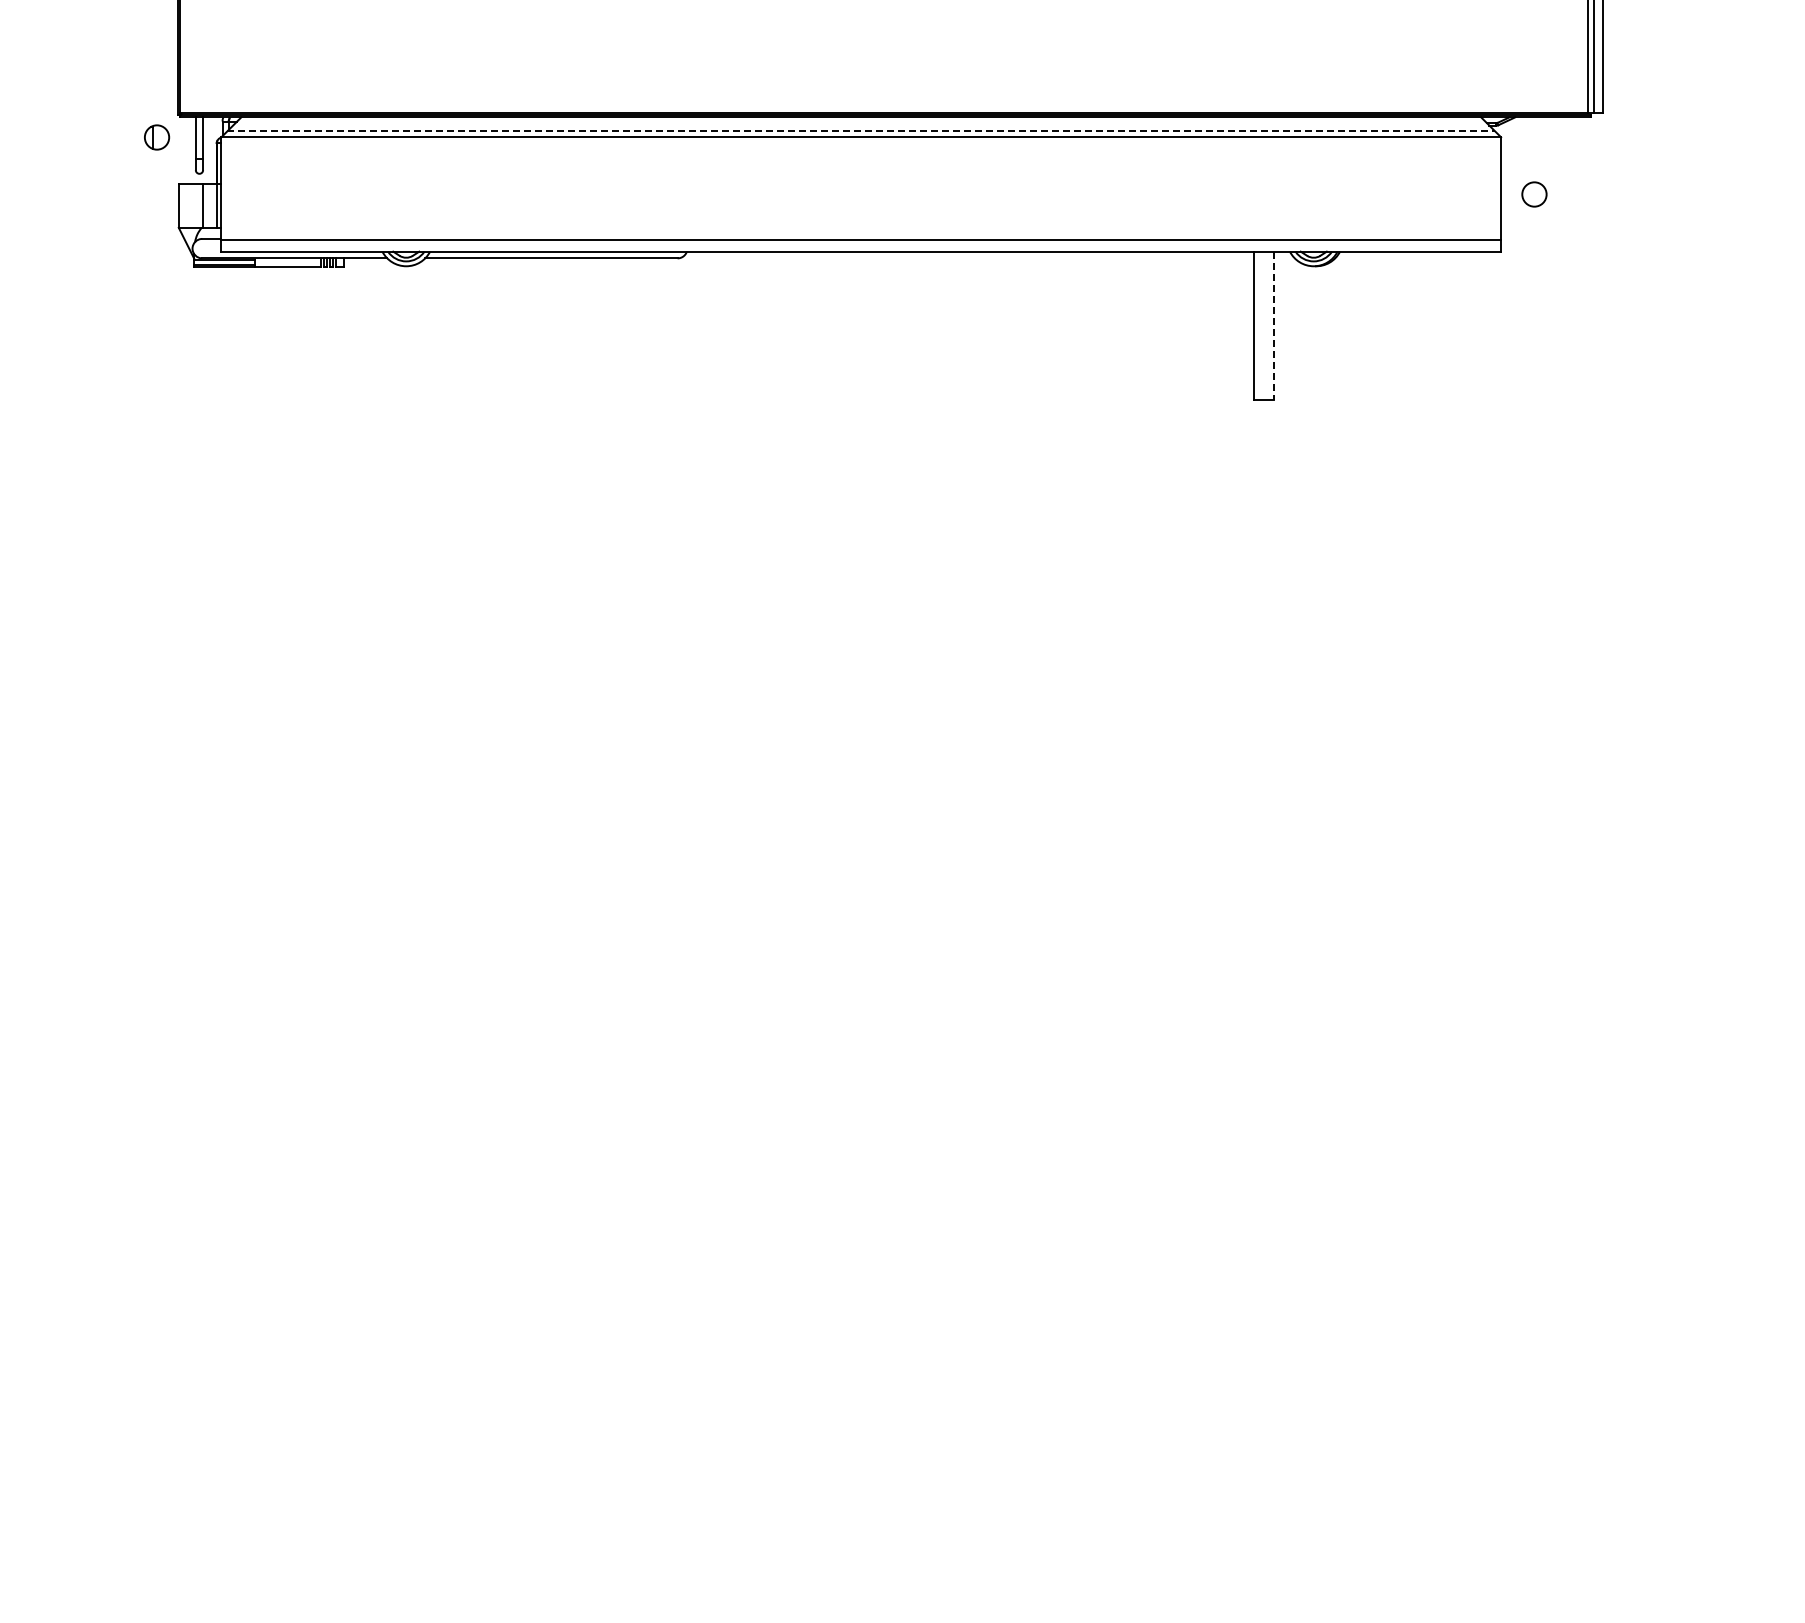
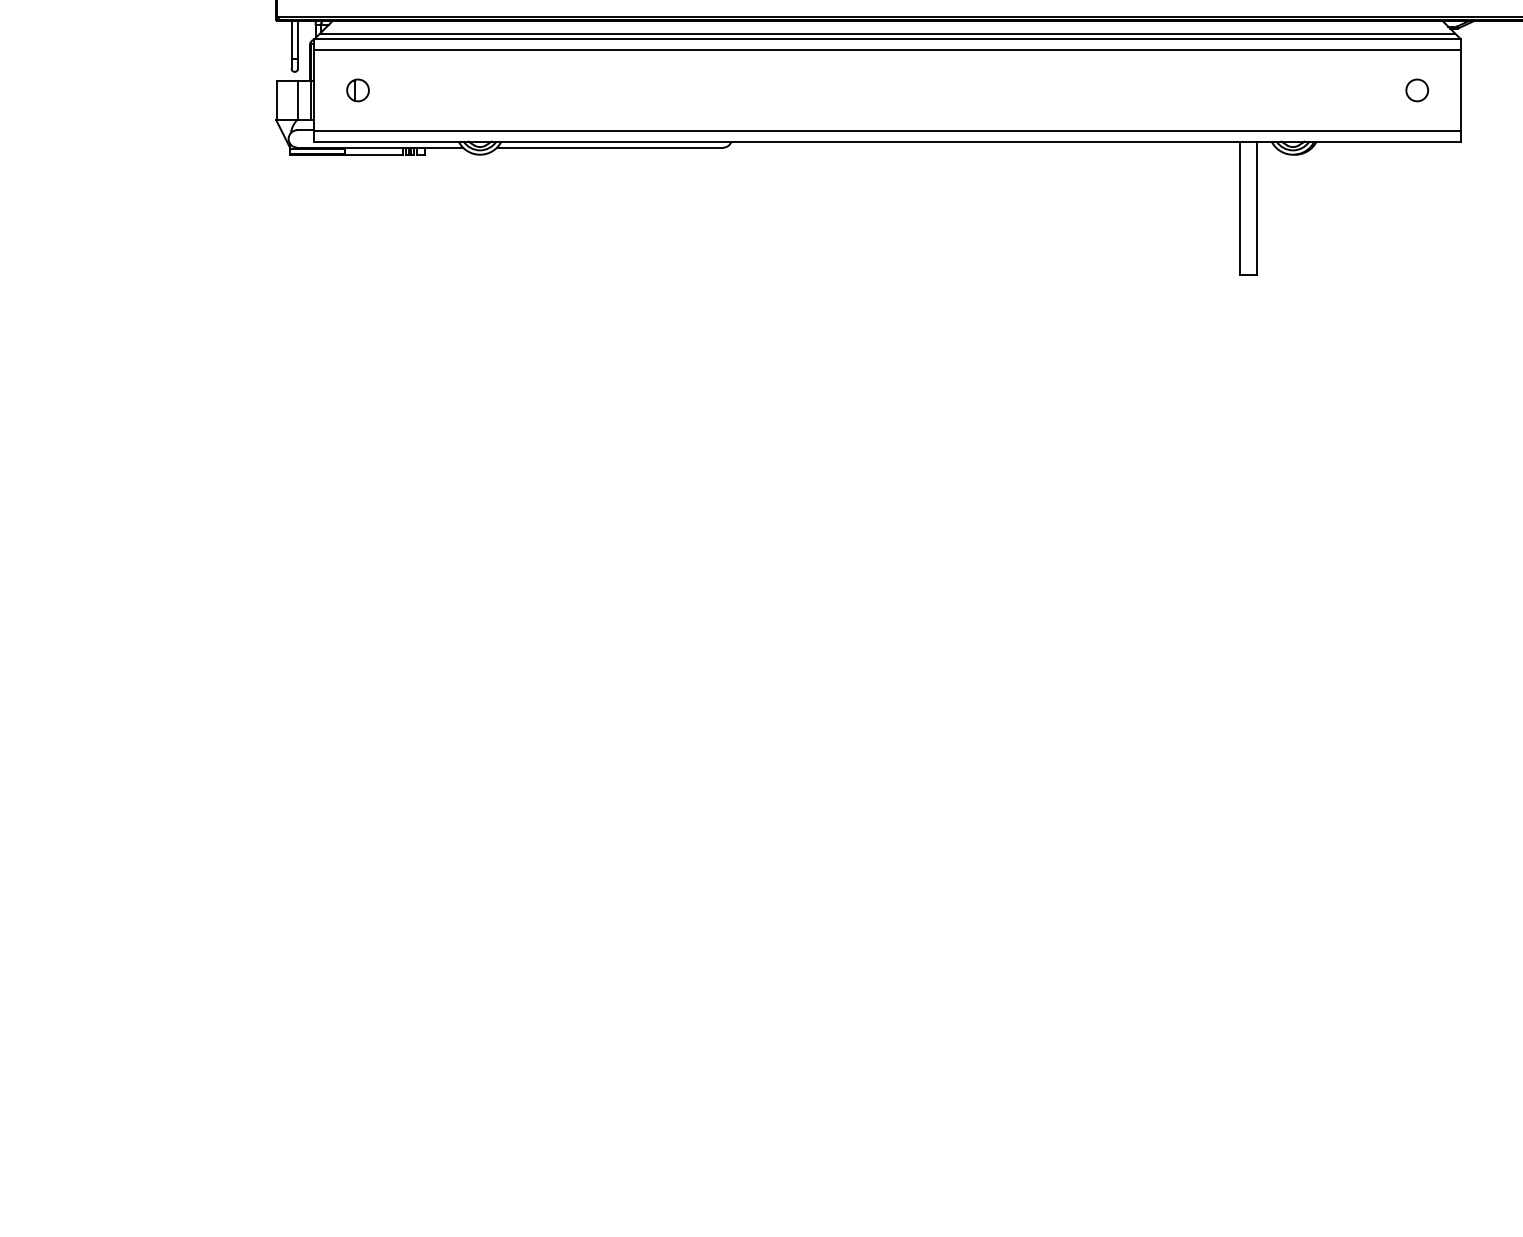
line: (861, 131) -> (887, 33), dashed -> solid
part: (157, 137) -> (358, 90), moved
line: (861, 149) -> (887, 50), added
circle: (1534, 194) -> (1417, 90), moved
line: (1273, 326) -> (1256, 208), dashed -> solid

